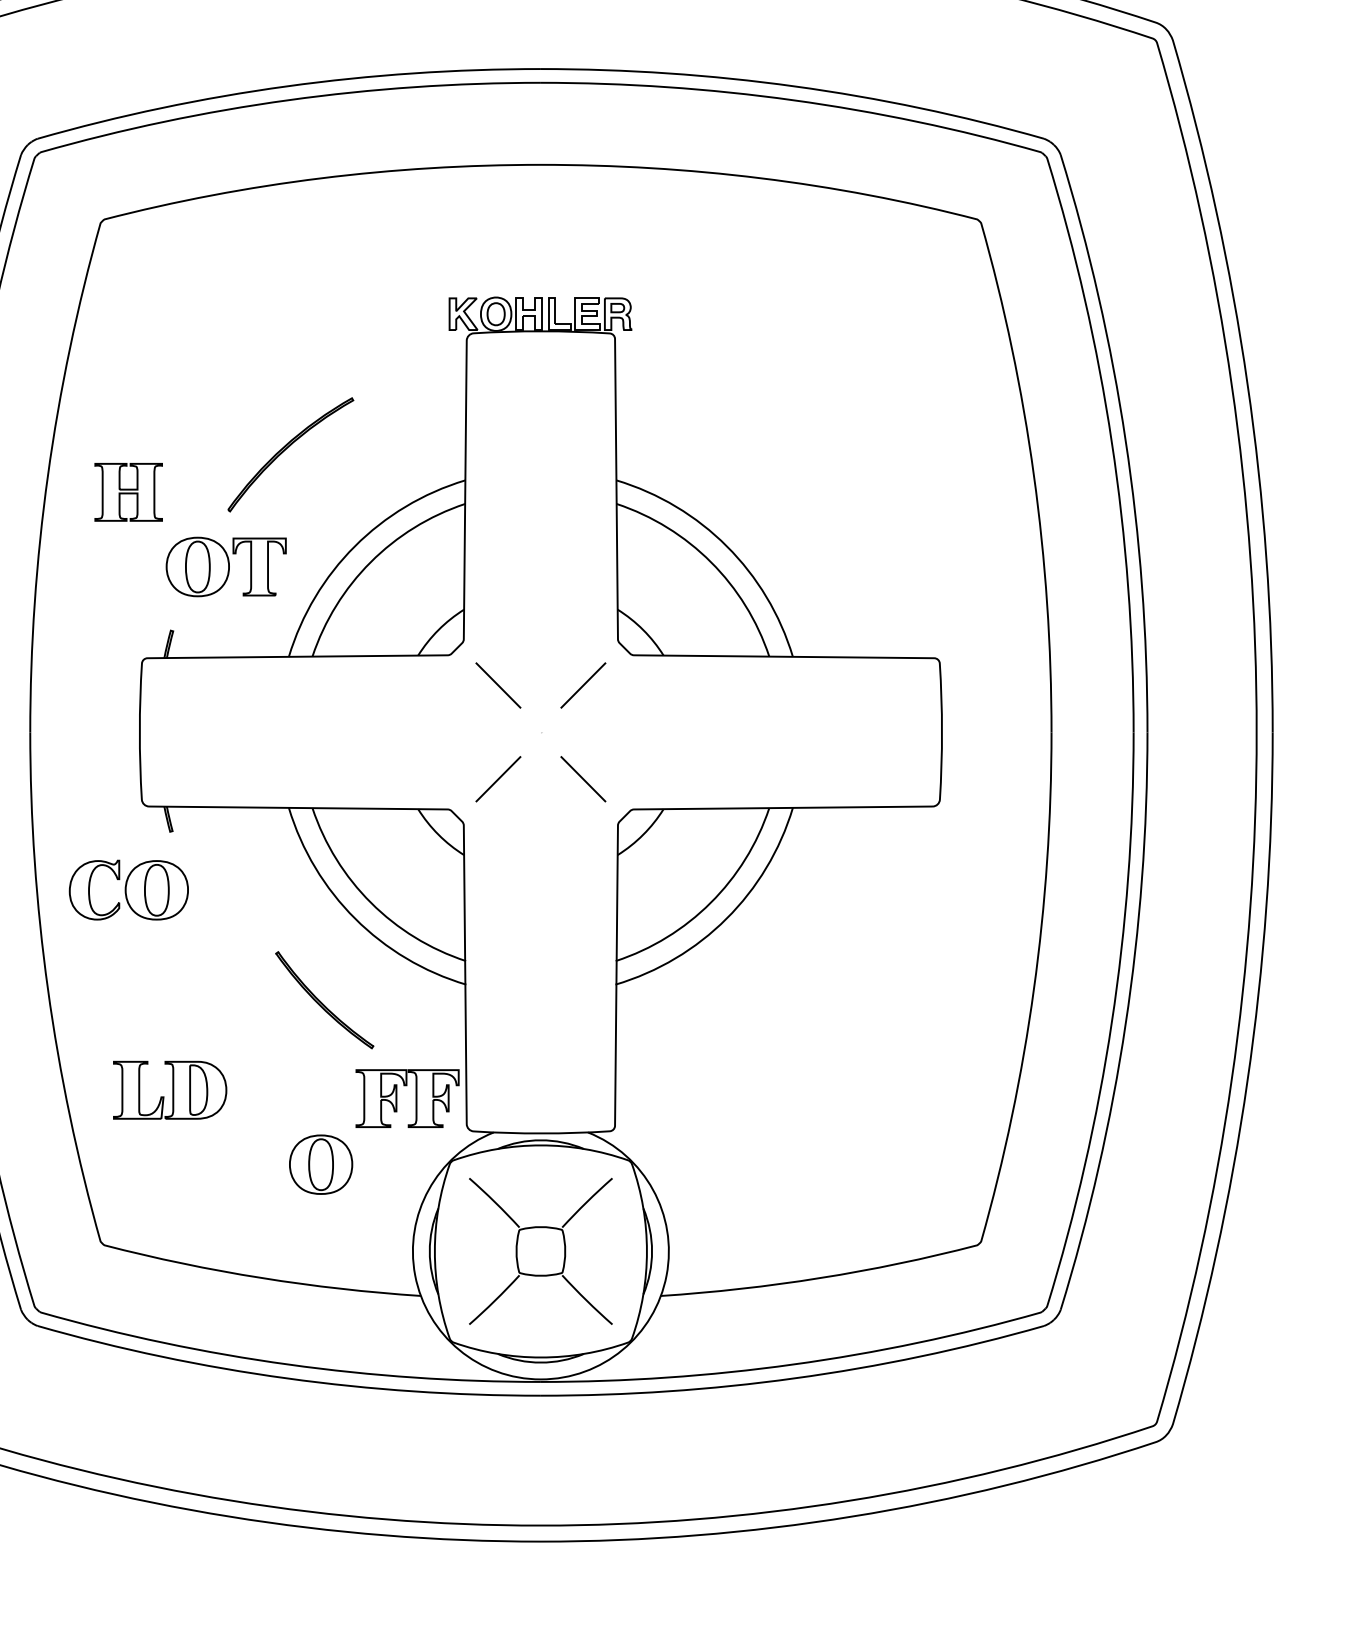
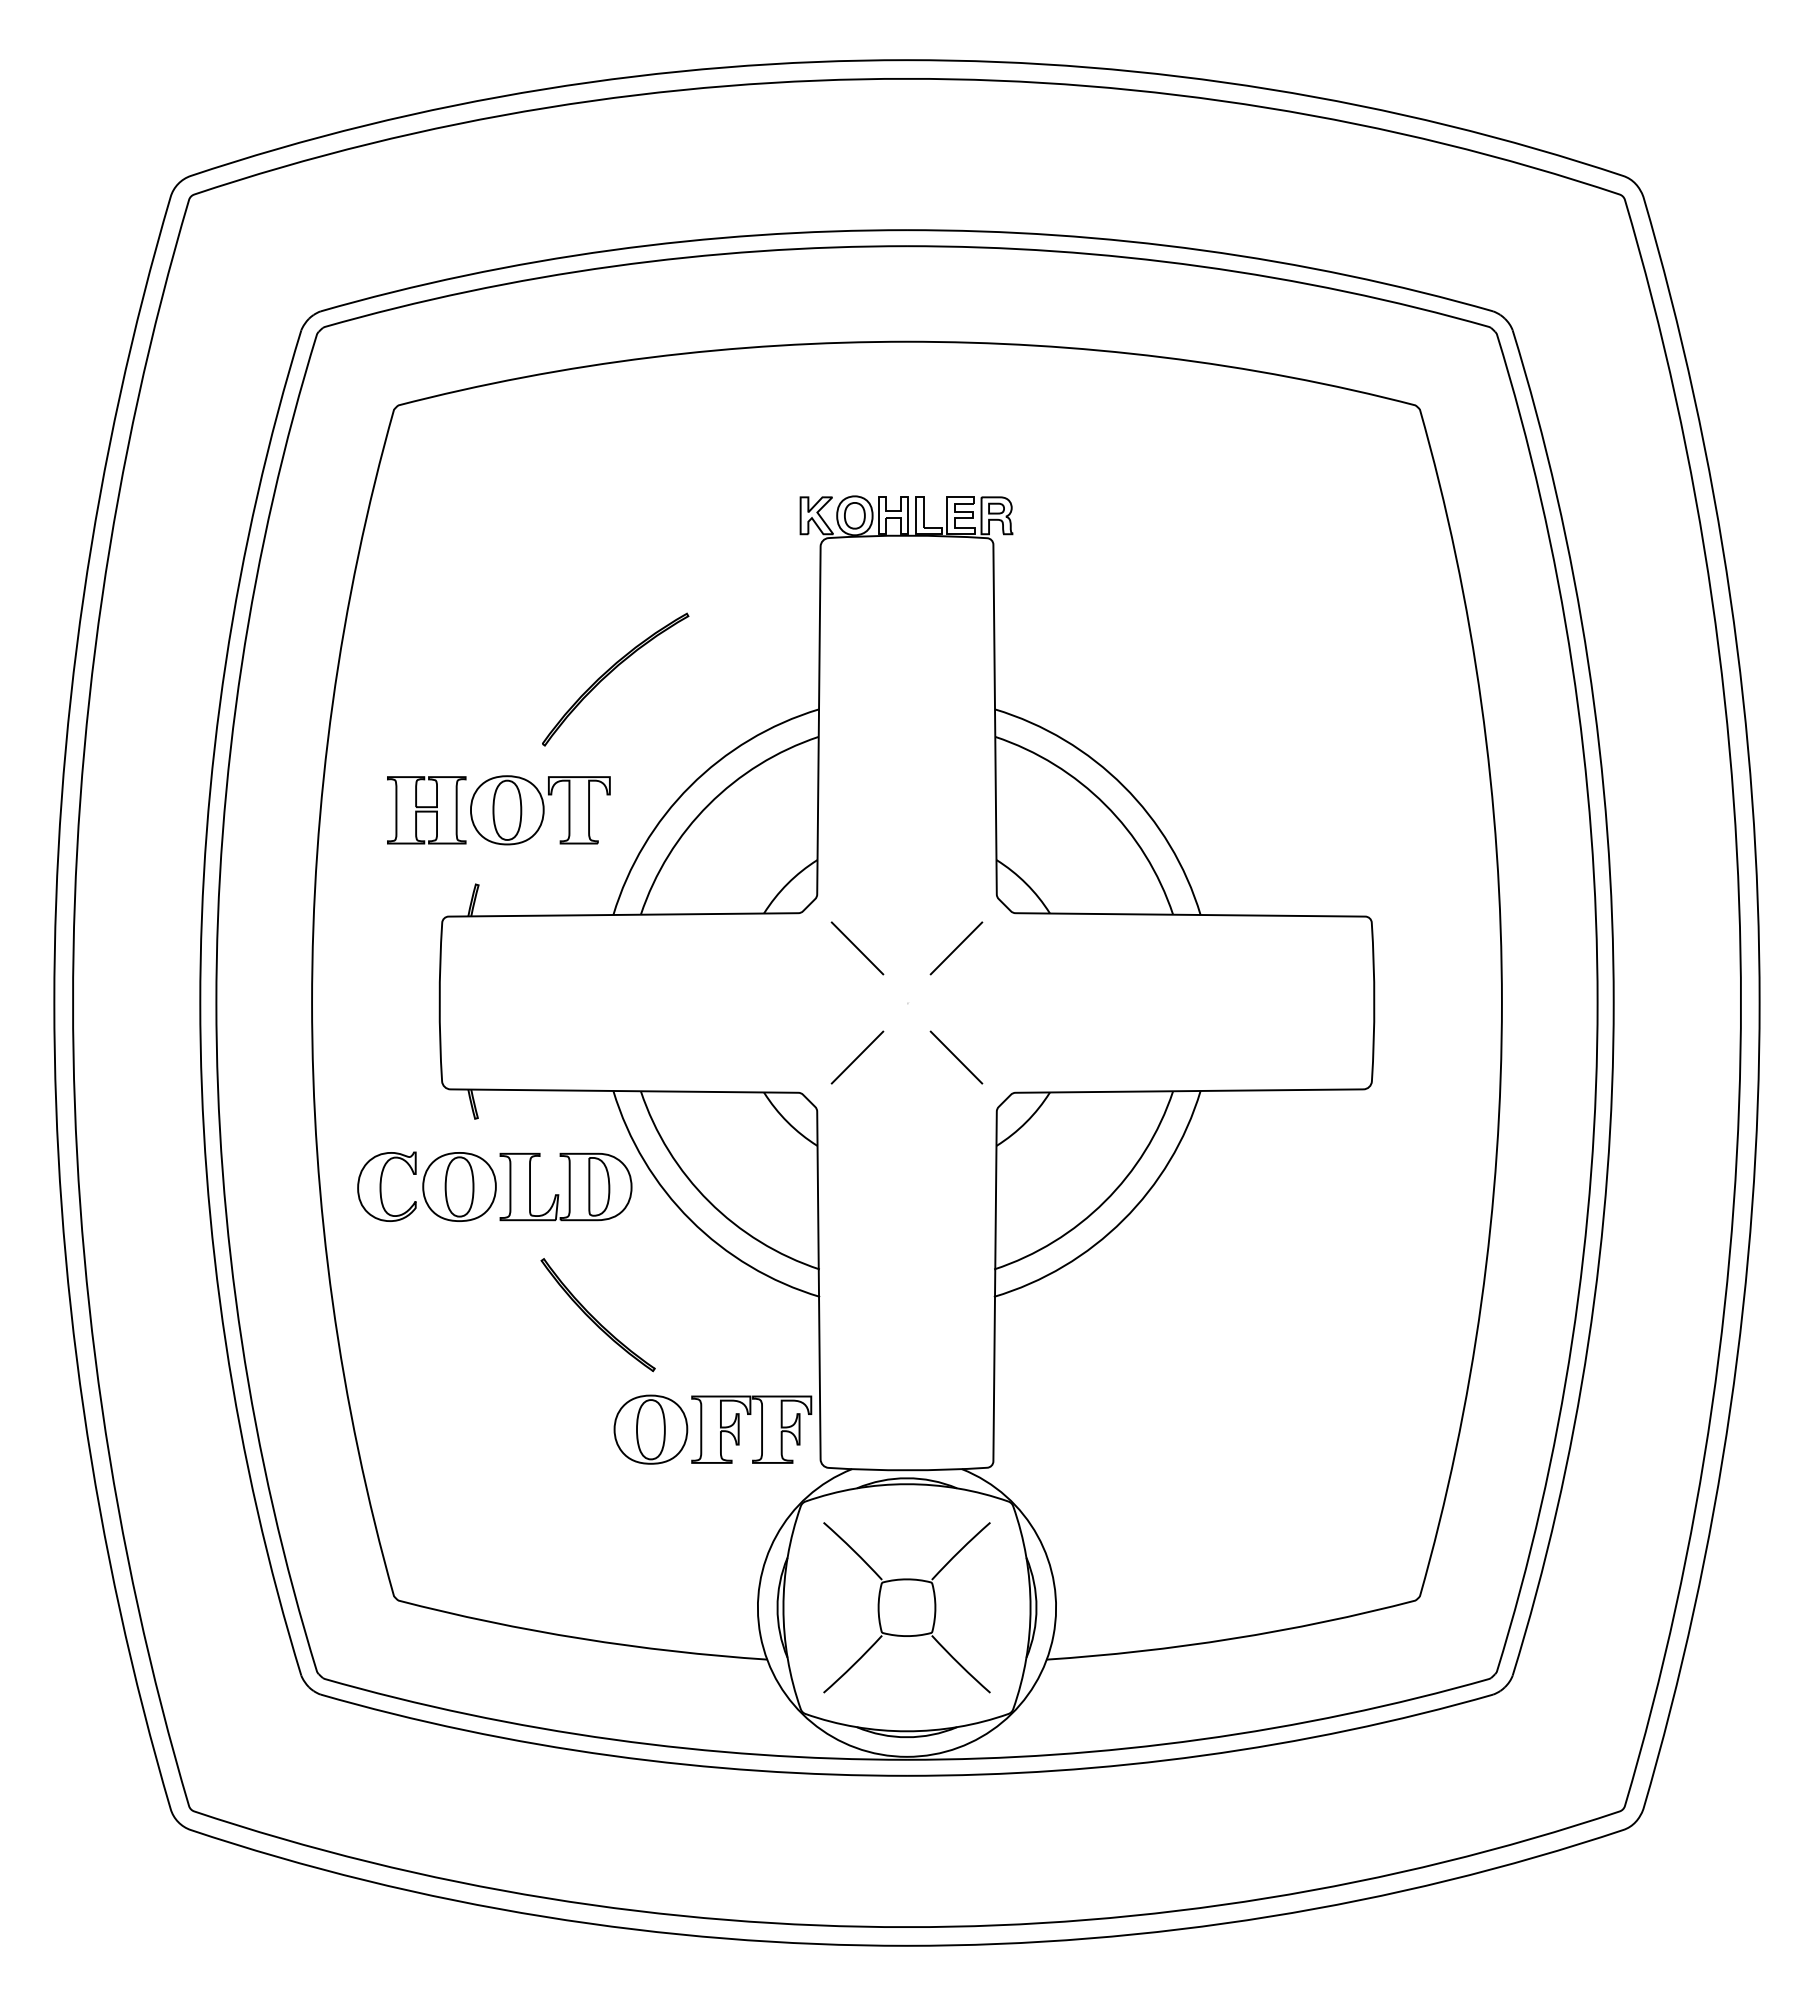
part: (128, 492) -> (426, 810), moved
part: (324, 1000) -> (597, 1315), moved
part: (169, 1089) -> (565, 1186), moved
part: (320, 1164) -> (650, 1429), moved

